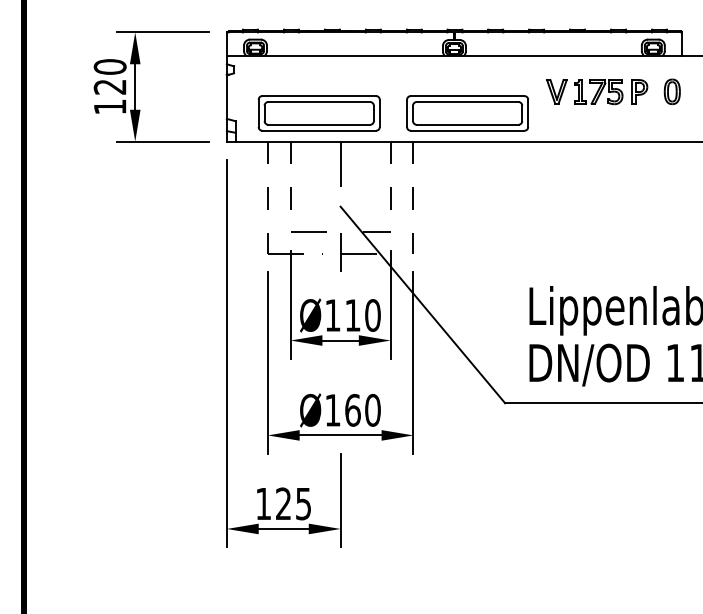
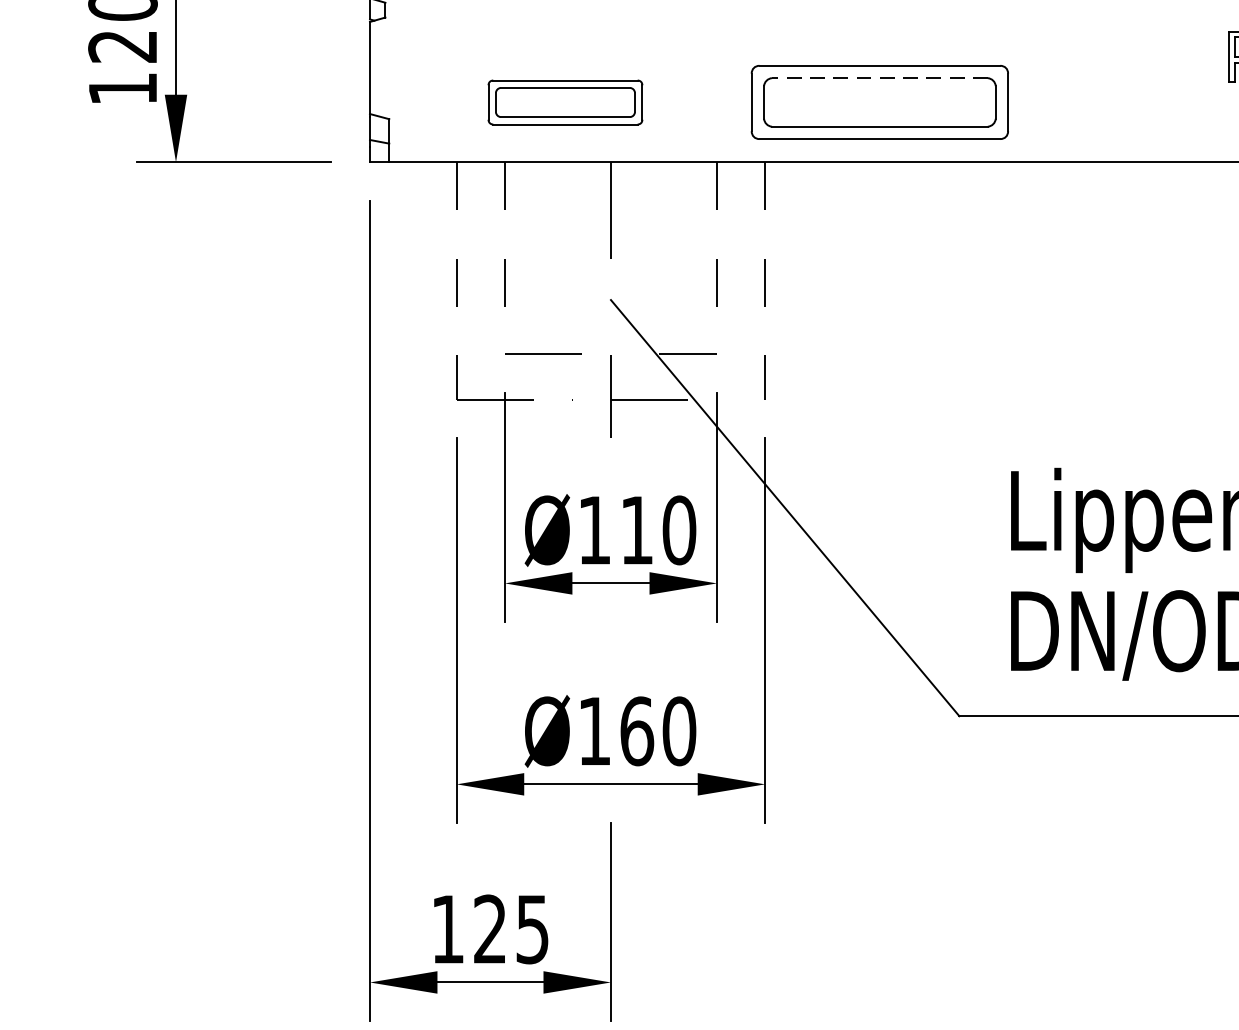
part: (584, 92) -> (1127, 58), removed
line: (467, 101) -> (879, 77), solid -> dashed
part: (318, 113) -> (564, 102), size x0.6

